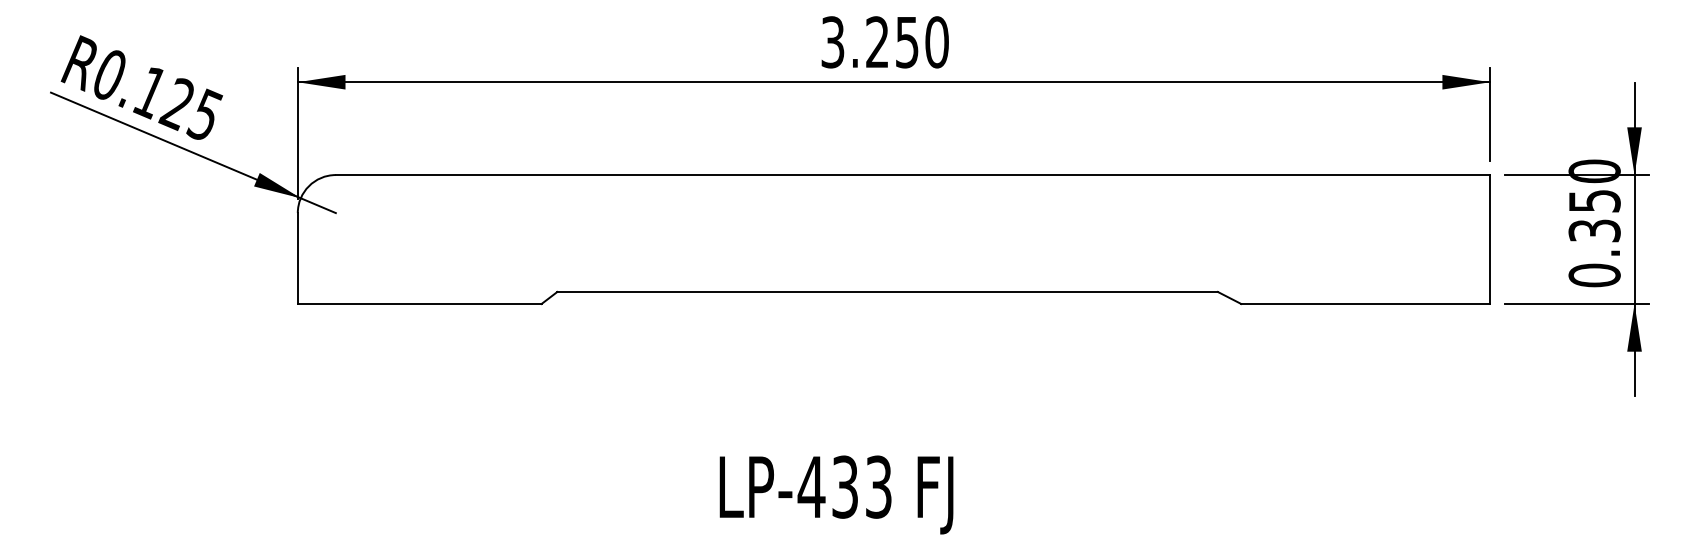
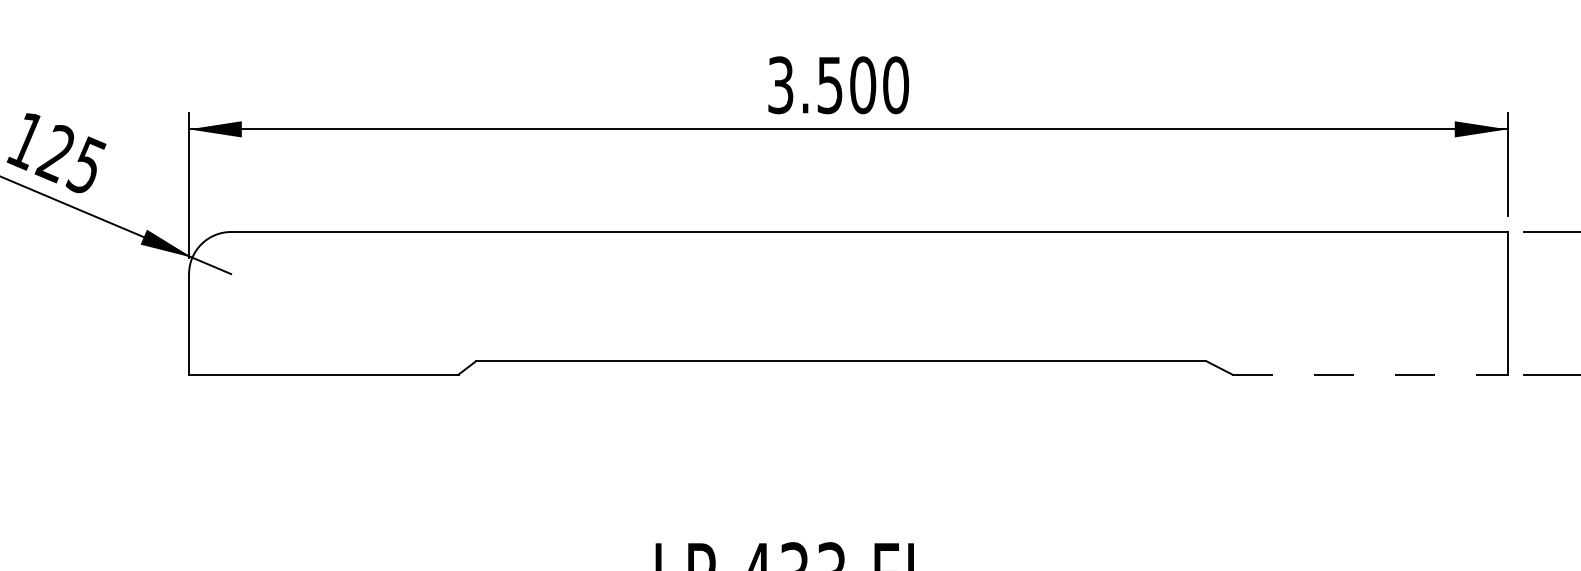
text: (892, 42) -> (846, 85), 3.250 -> 3.500
line: (1366, 304) -> (1370, 375), solid -> dashed

